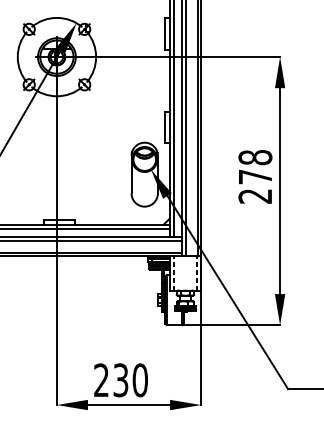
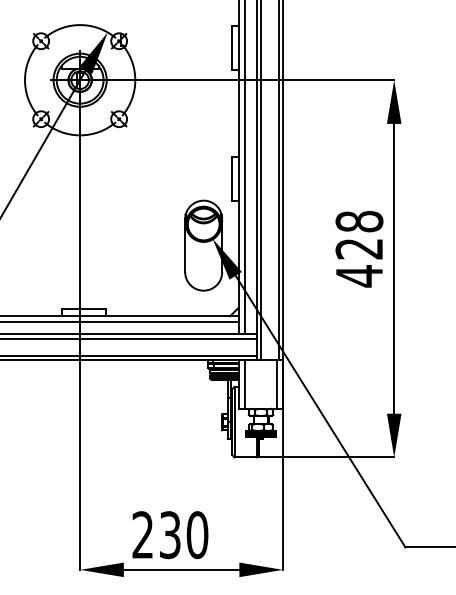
text: (254, 187) -> (358, 263), 278 -> 428
line: (173, 273) -> (244, 384), dashed -> solid
line: (197, 273) -> (277, 384), dashed -> solid

